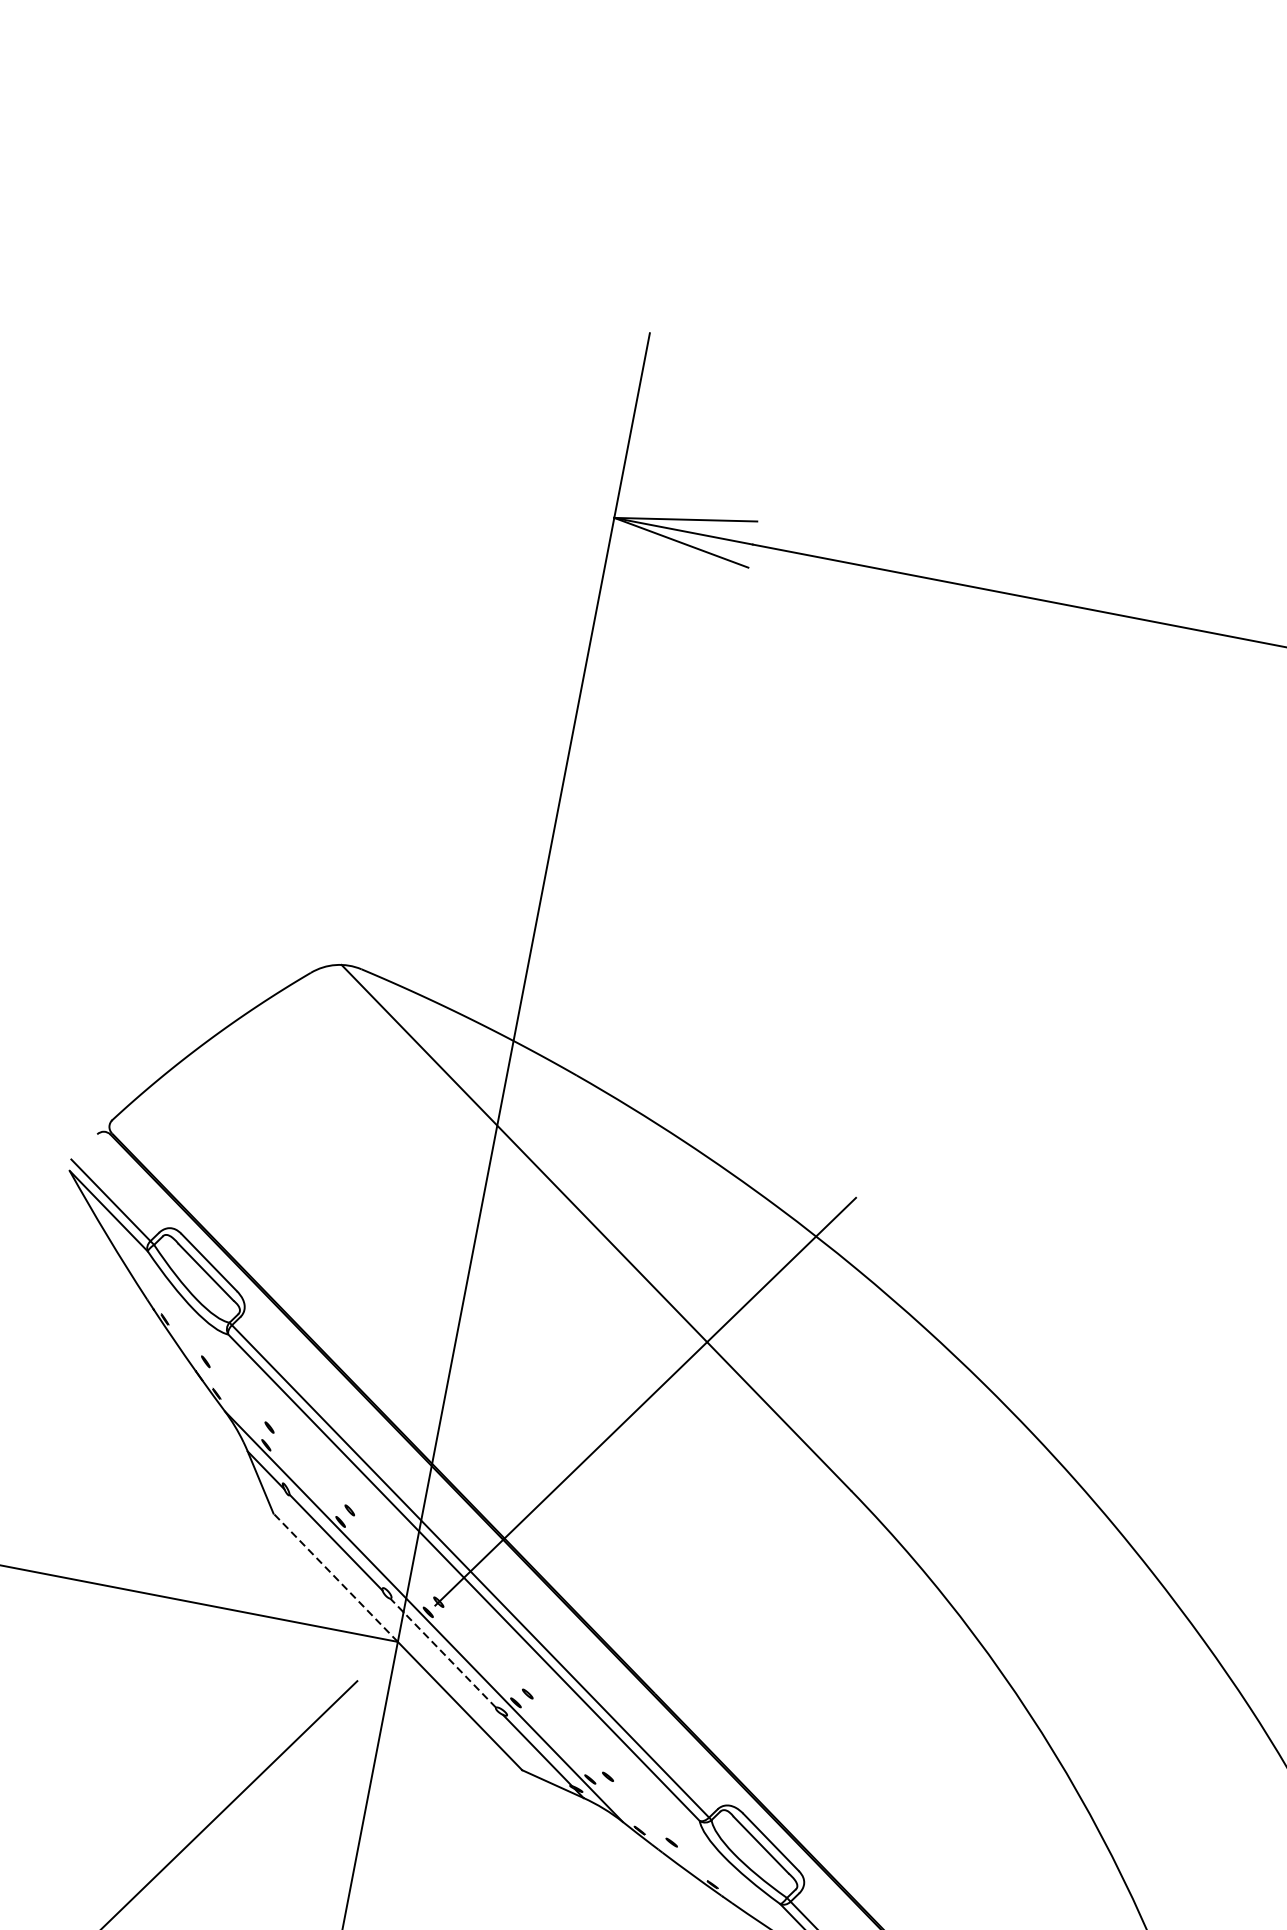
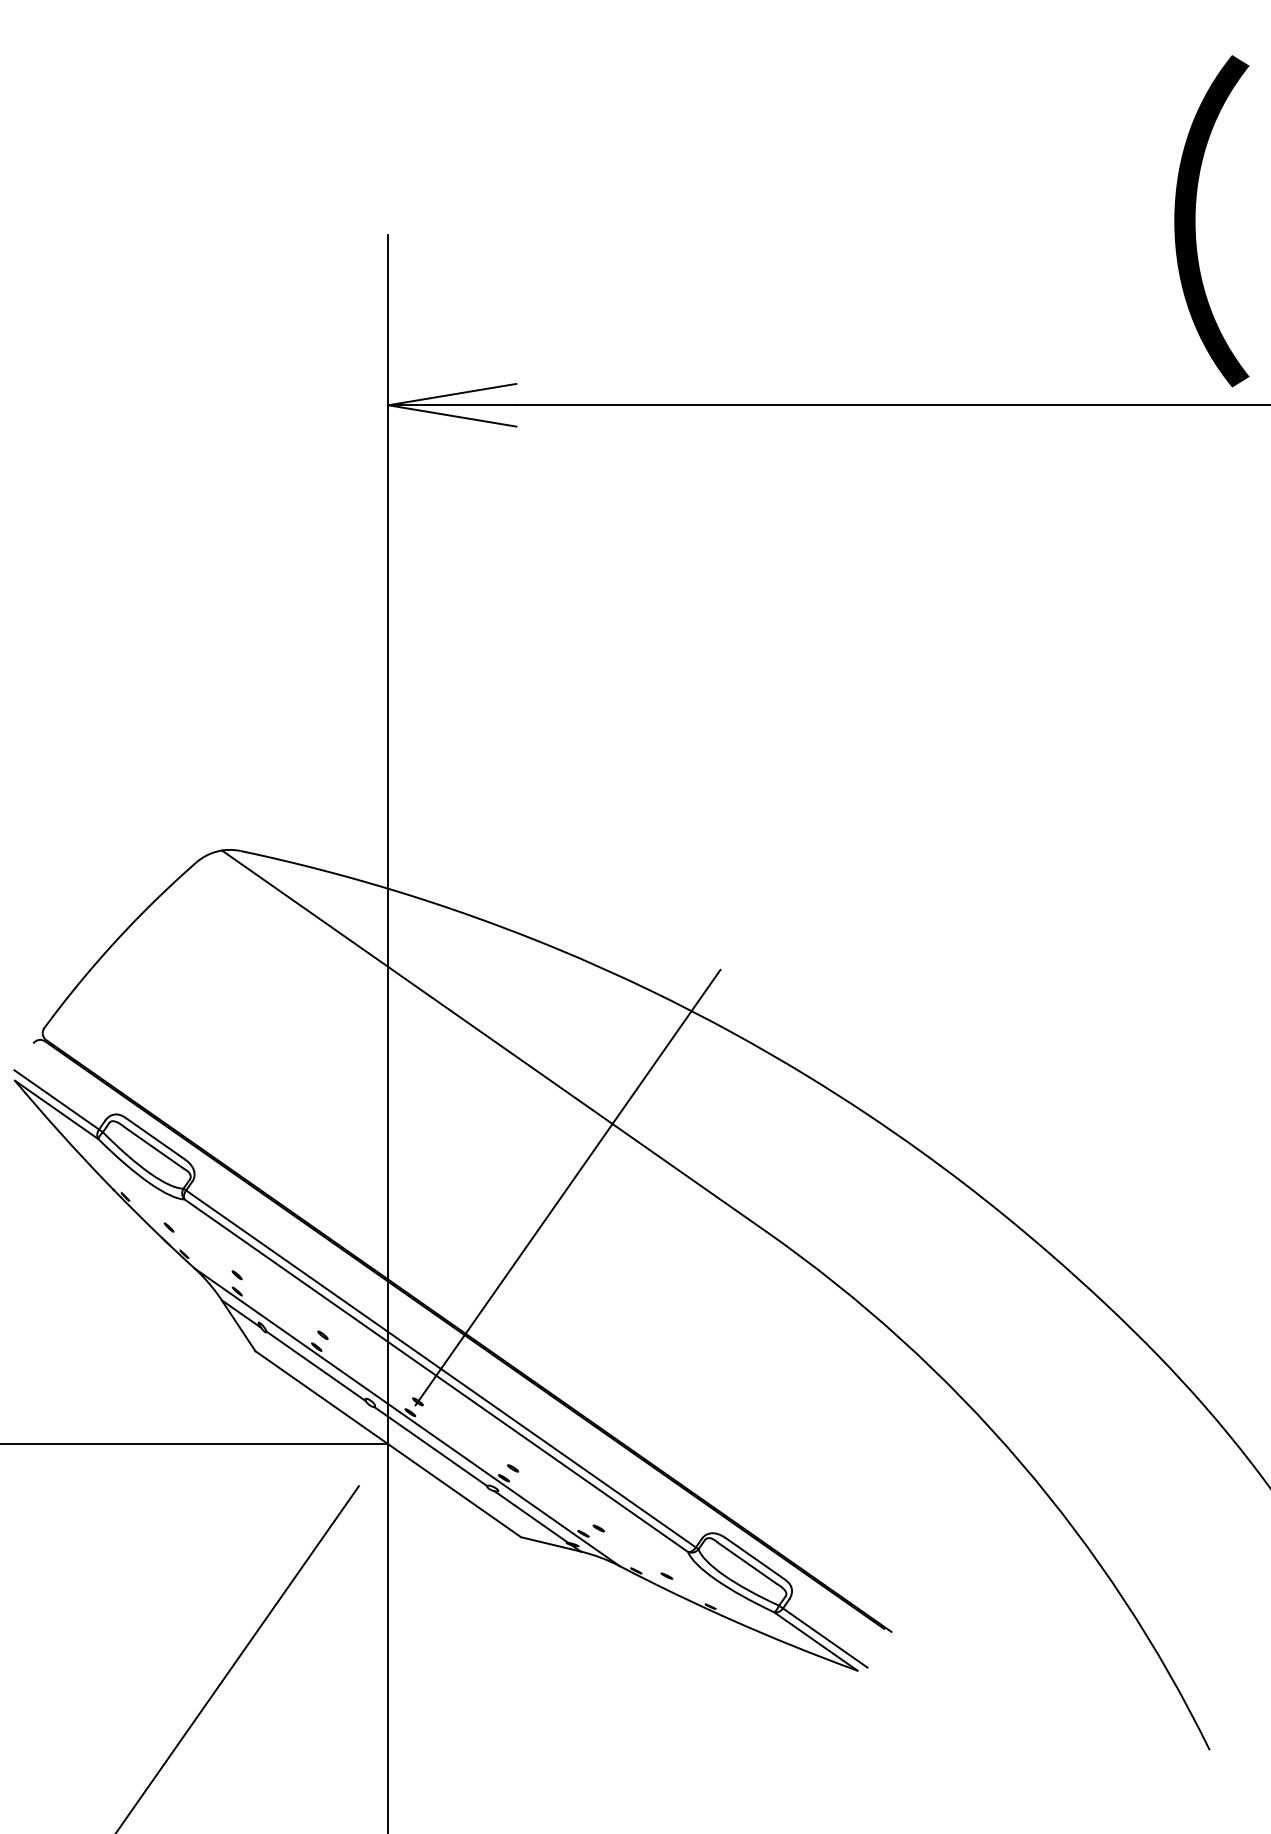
line: (335, 1577) -> (321, 1397), dashed -> solid
line: (443, 1653) -> (430, 1446), dashed -> solid

